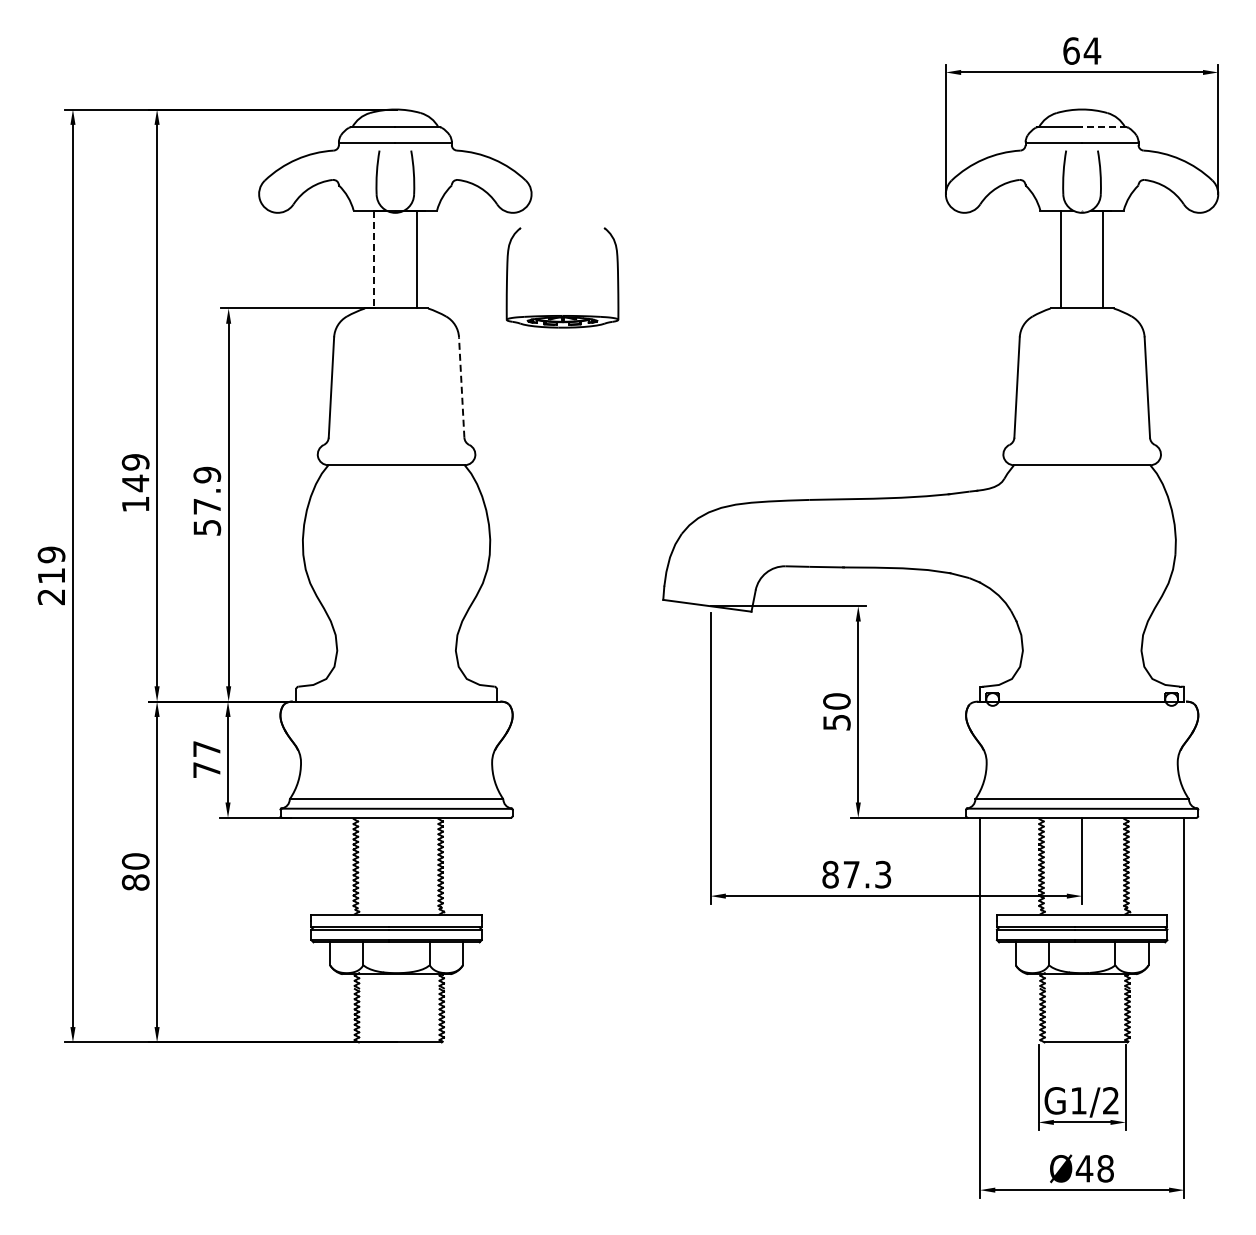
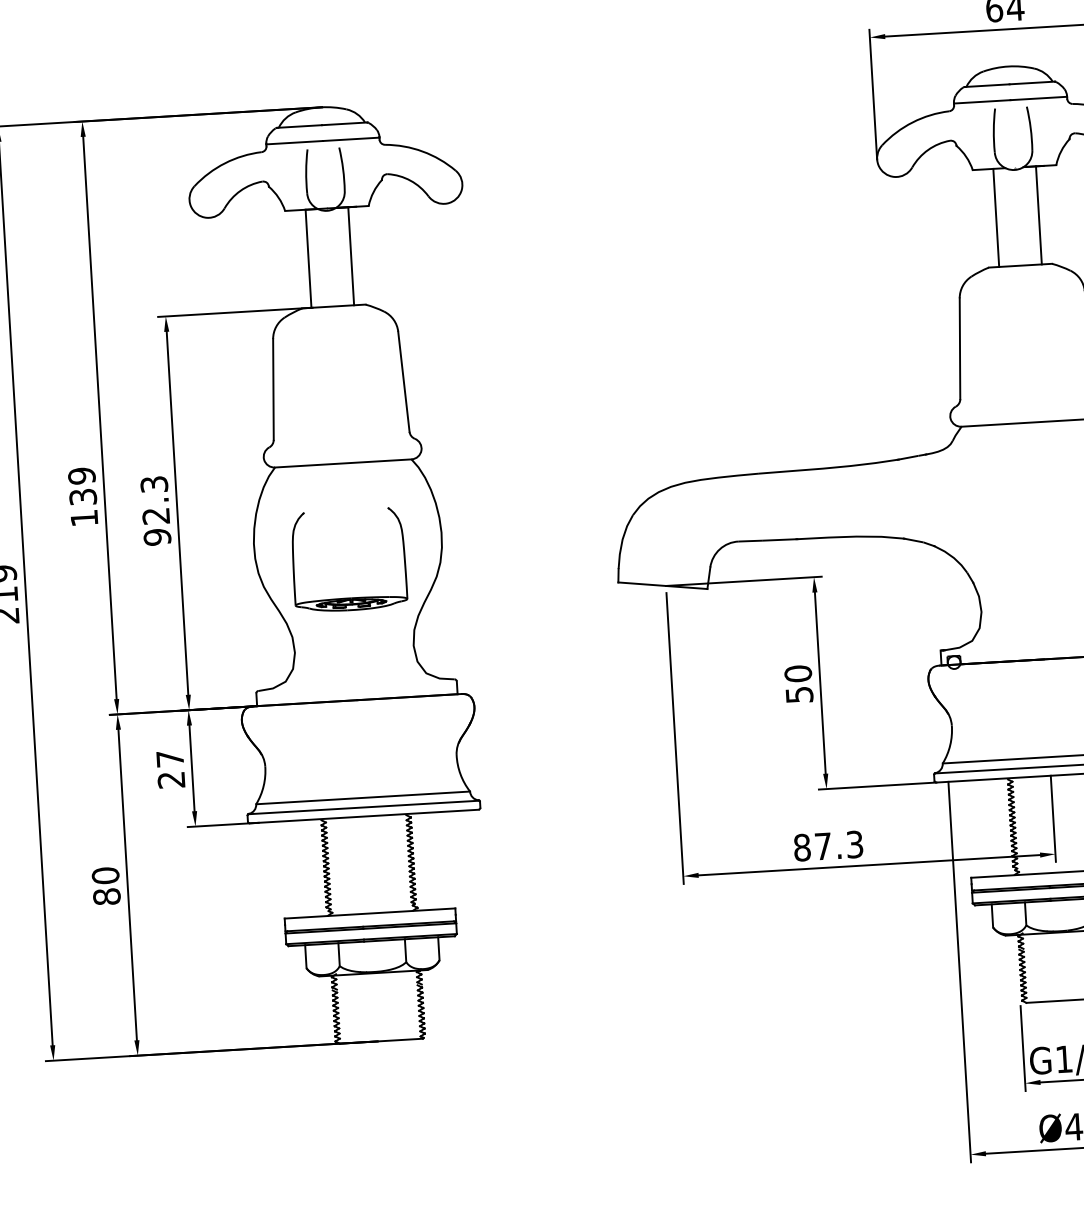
line: (1103, 127) -> (1031, 83), dashed -> solid
line: (374, 259) -> (308, 258), dashed -> solid
part: (562, 315) -> (351, 597), moved
line: (461, 387) -> (403, 381), dashed -> solid
text: (135, 483) -> (82, 497), 149 -> 139
text: (206, 501) -> (155, 511), 57.9 -> 92.3
text: (206, 770) -> (171, 780), 77 -> 27

